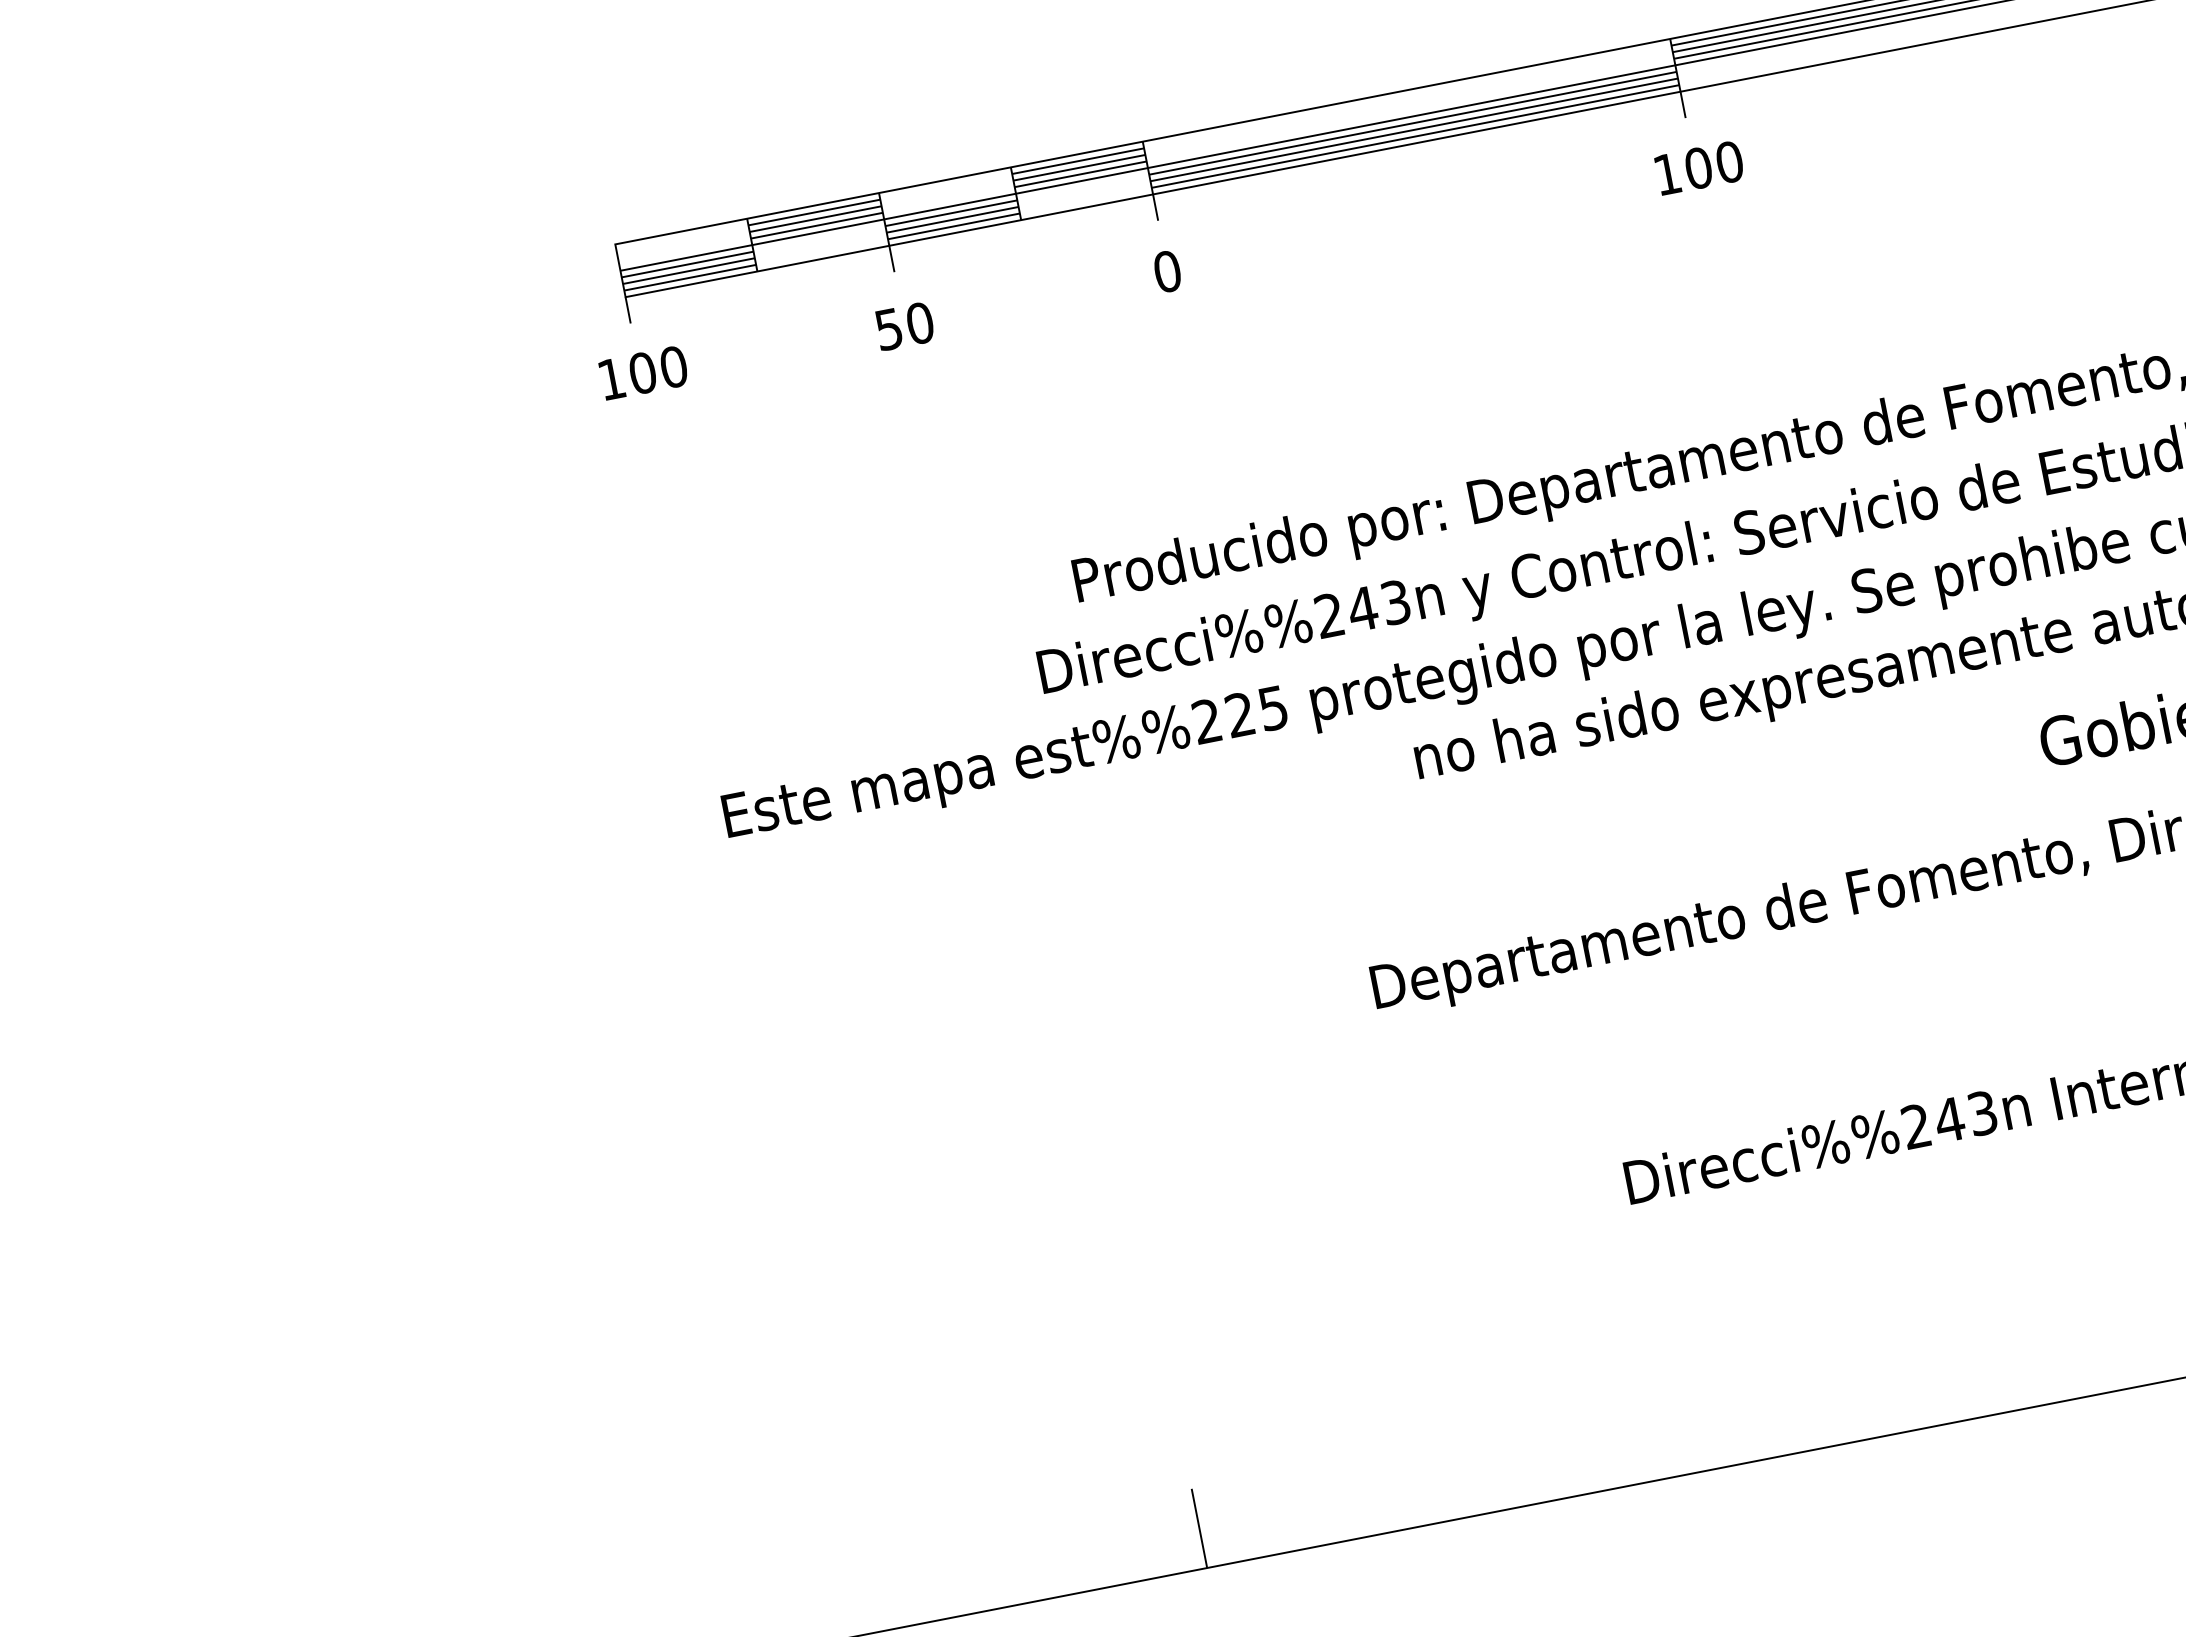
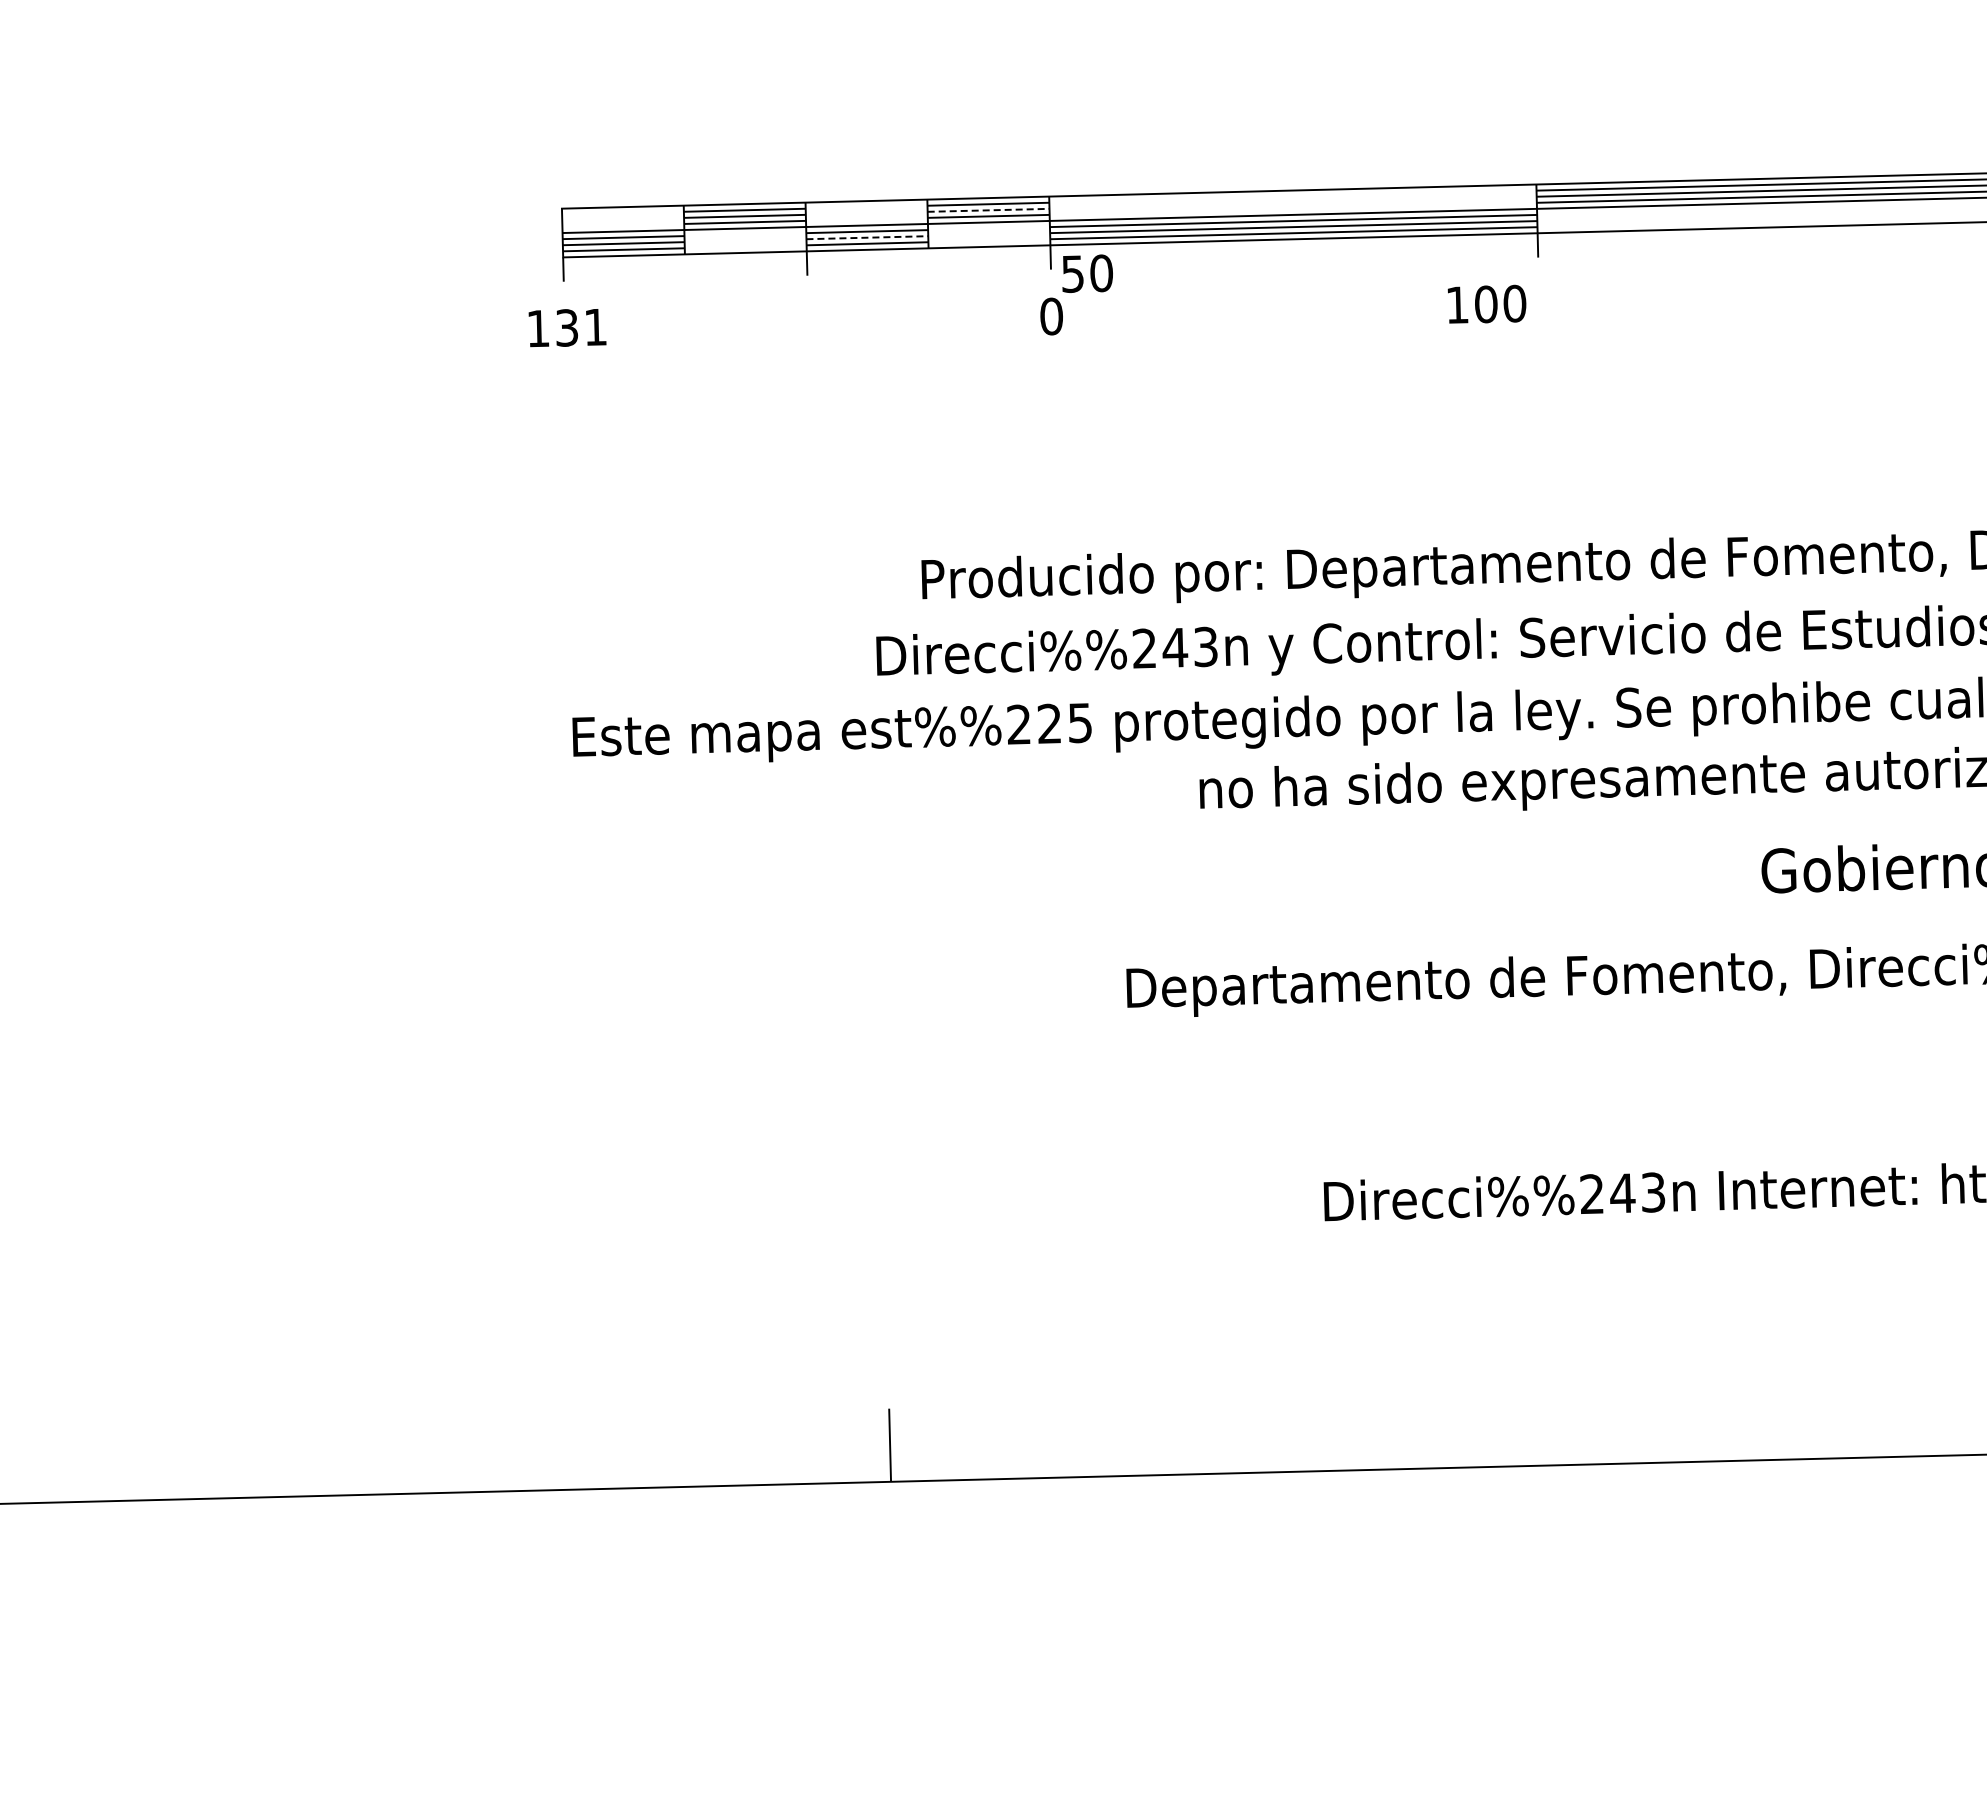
line: (1079, 167) -> (988, 210), solid -> dashed
text: (1698, 167) -> (1486, 303), moved
line: (952, 219) -> (867, 237), solid -> dashed
text: (904, 326) -> (1087, 273), moved
text: (658, 370) -> (581, 327), 100 -> 131

